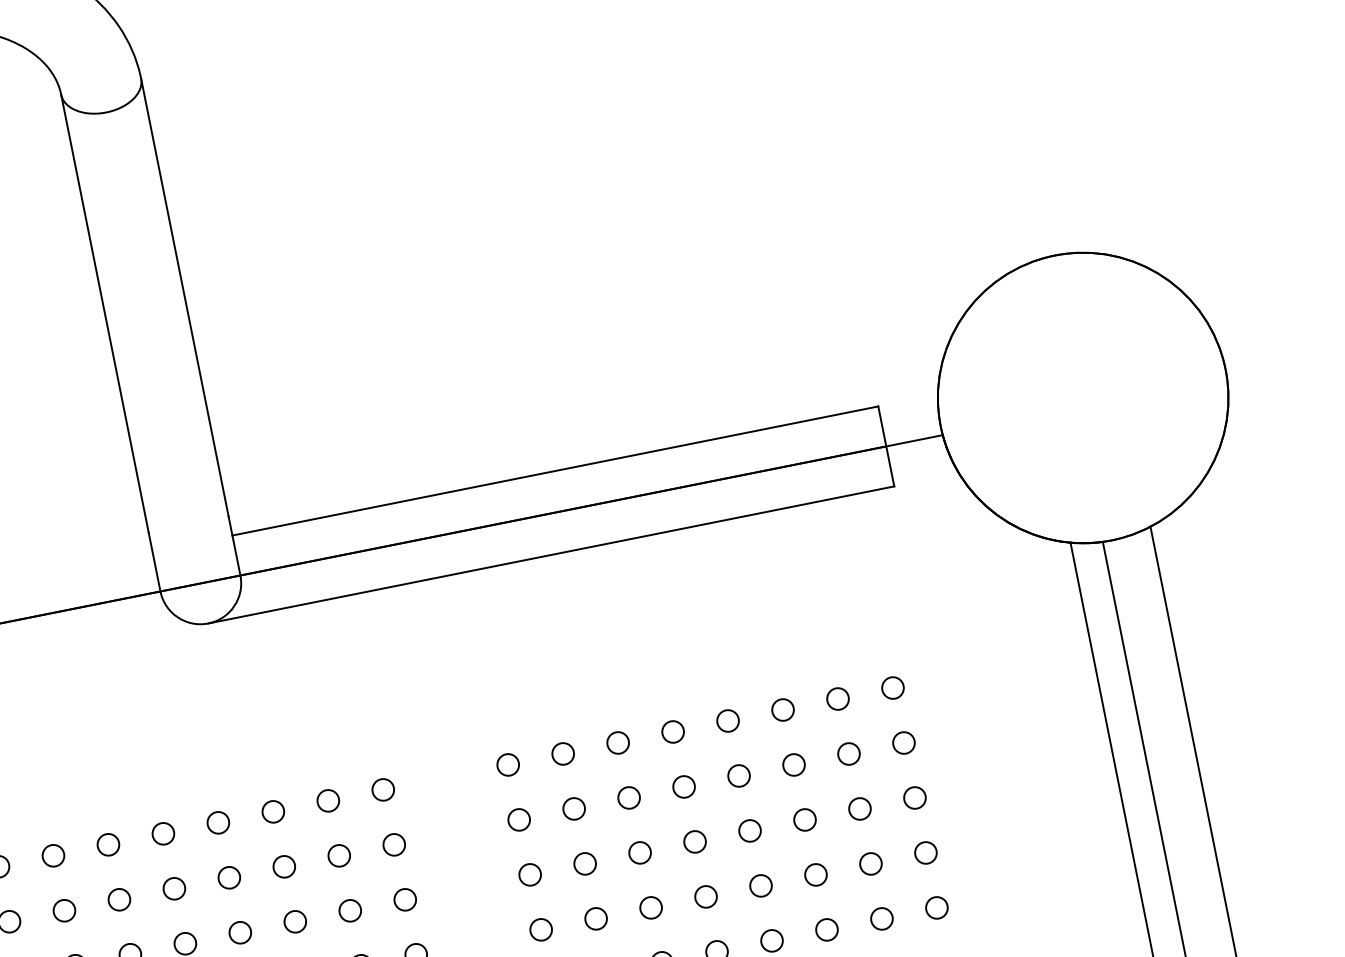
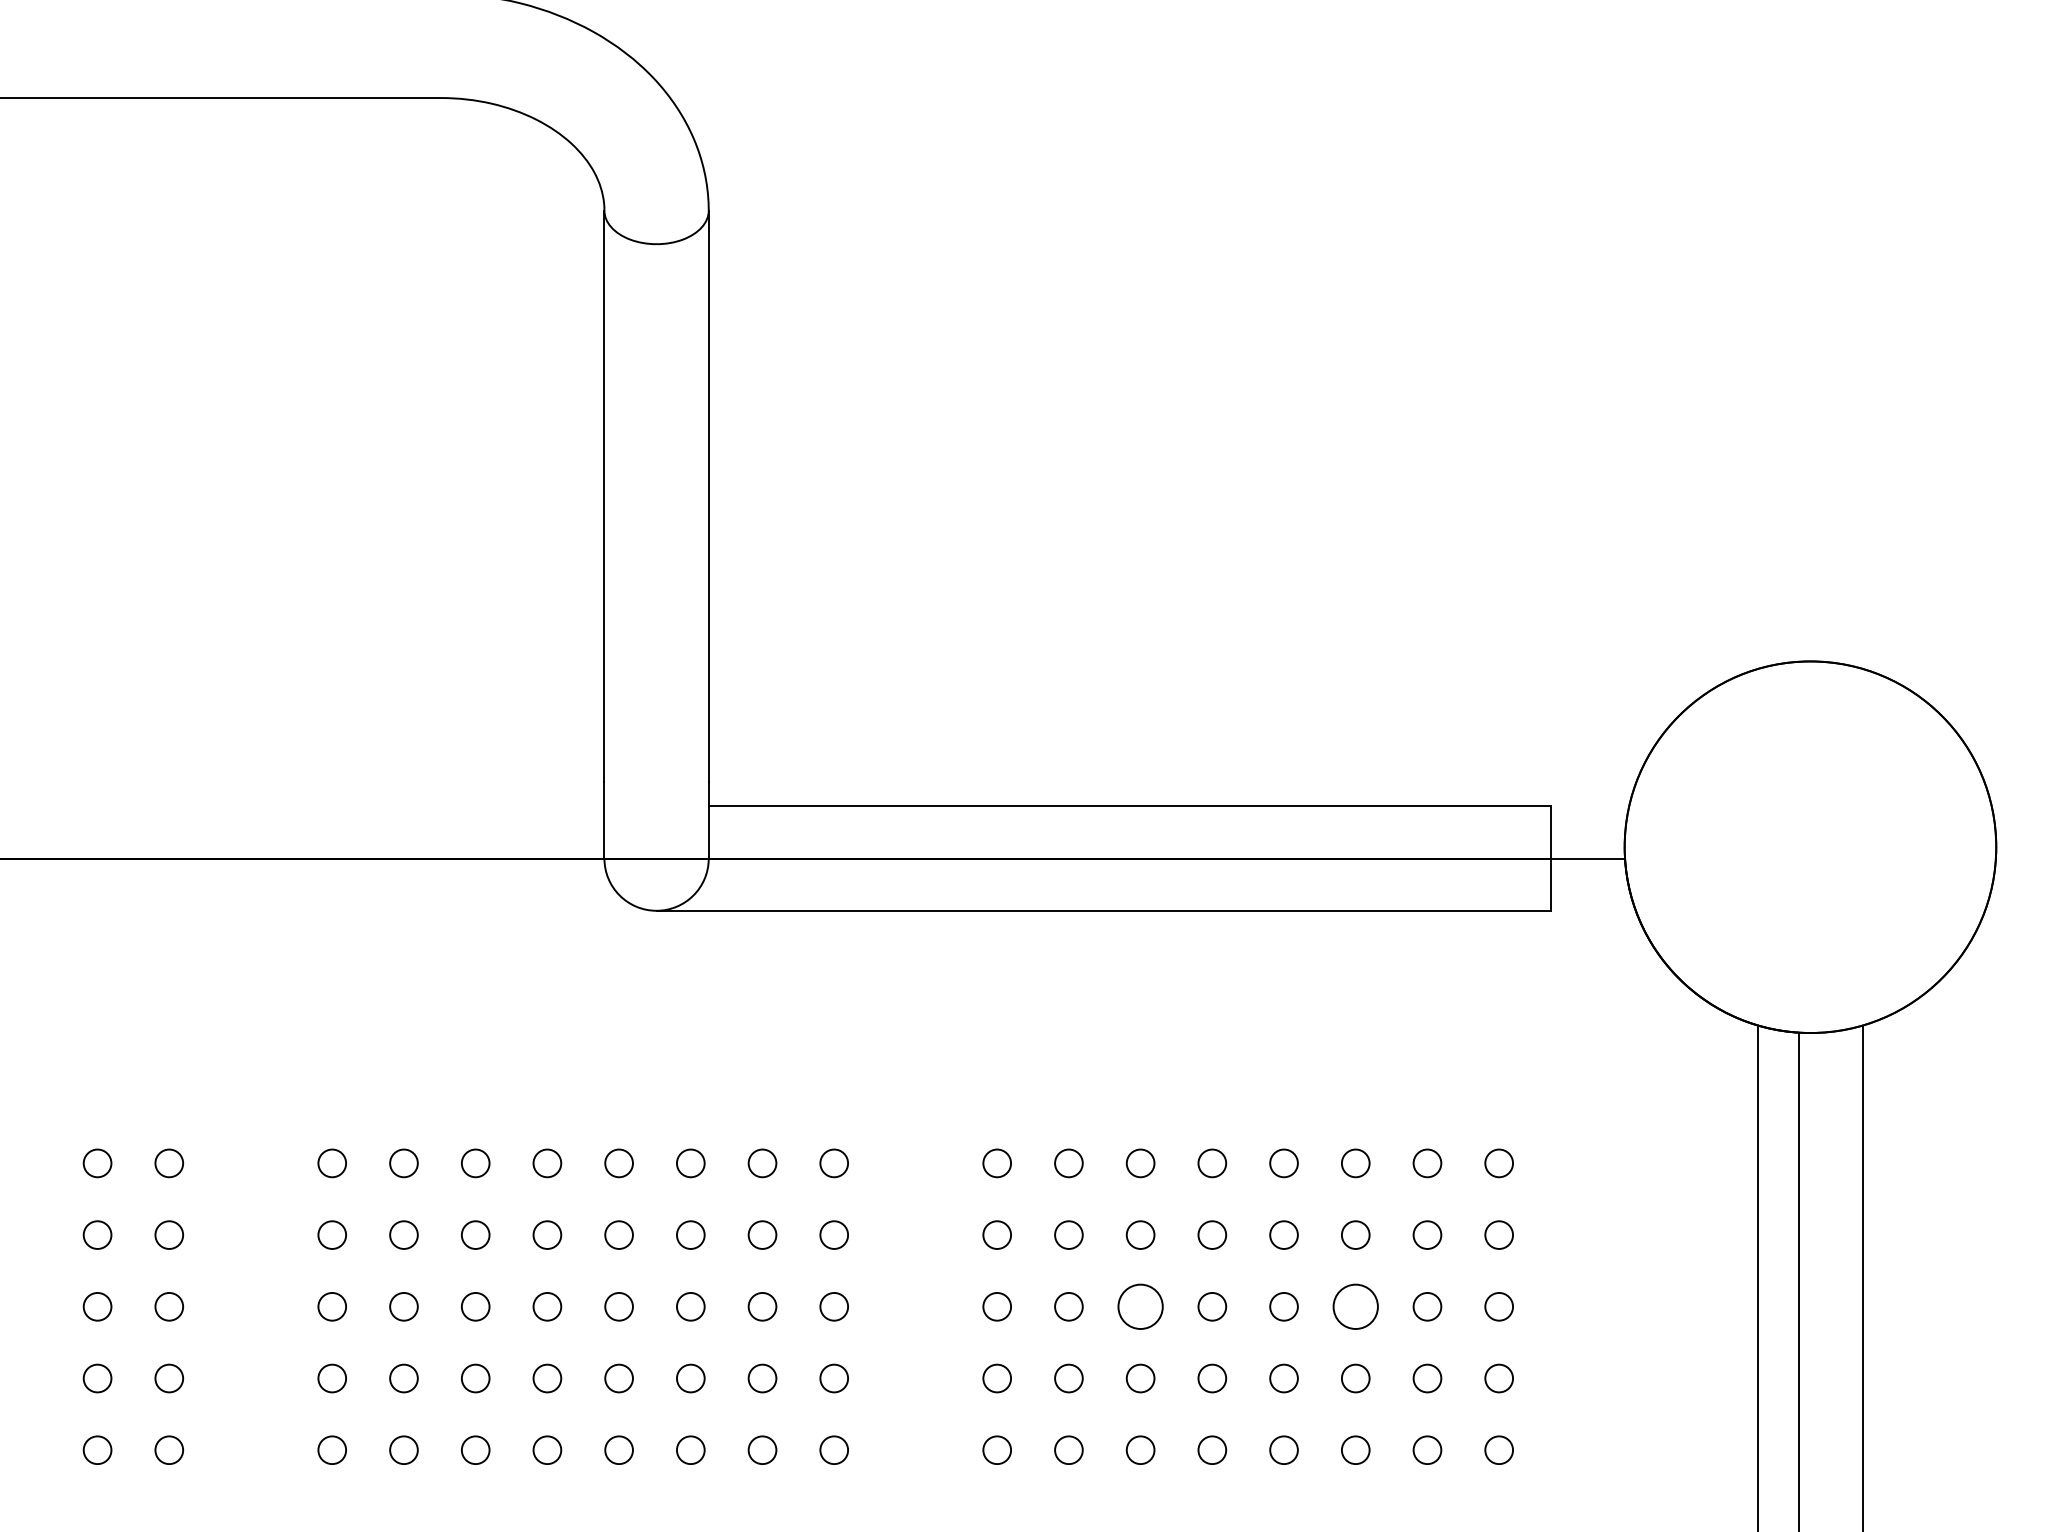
circle: (804, 819) -> (1355, 1306), size x1.6
circle: (639, 852) -> (1140, 1306), size x1.6

